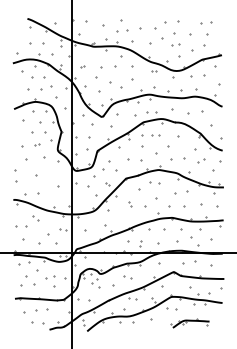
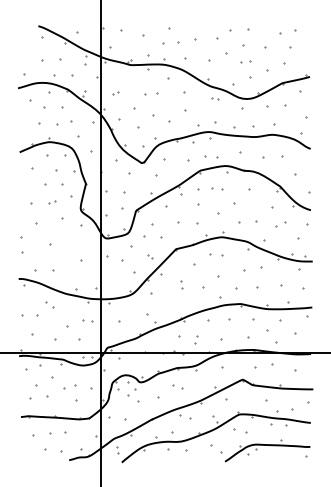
part: (108, 67) -> (151, 94), size x0.62
part: (190, 323) -> (266, 451), size x1.67

